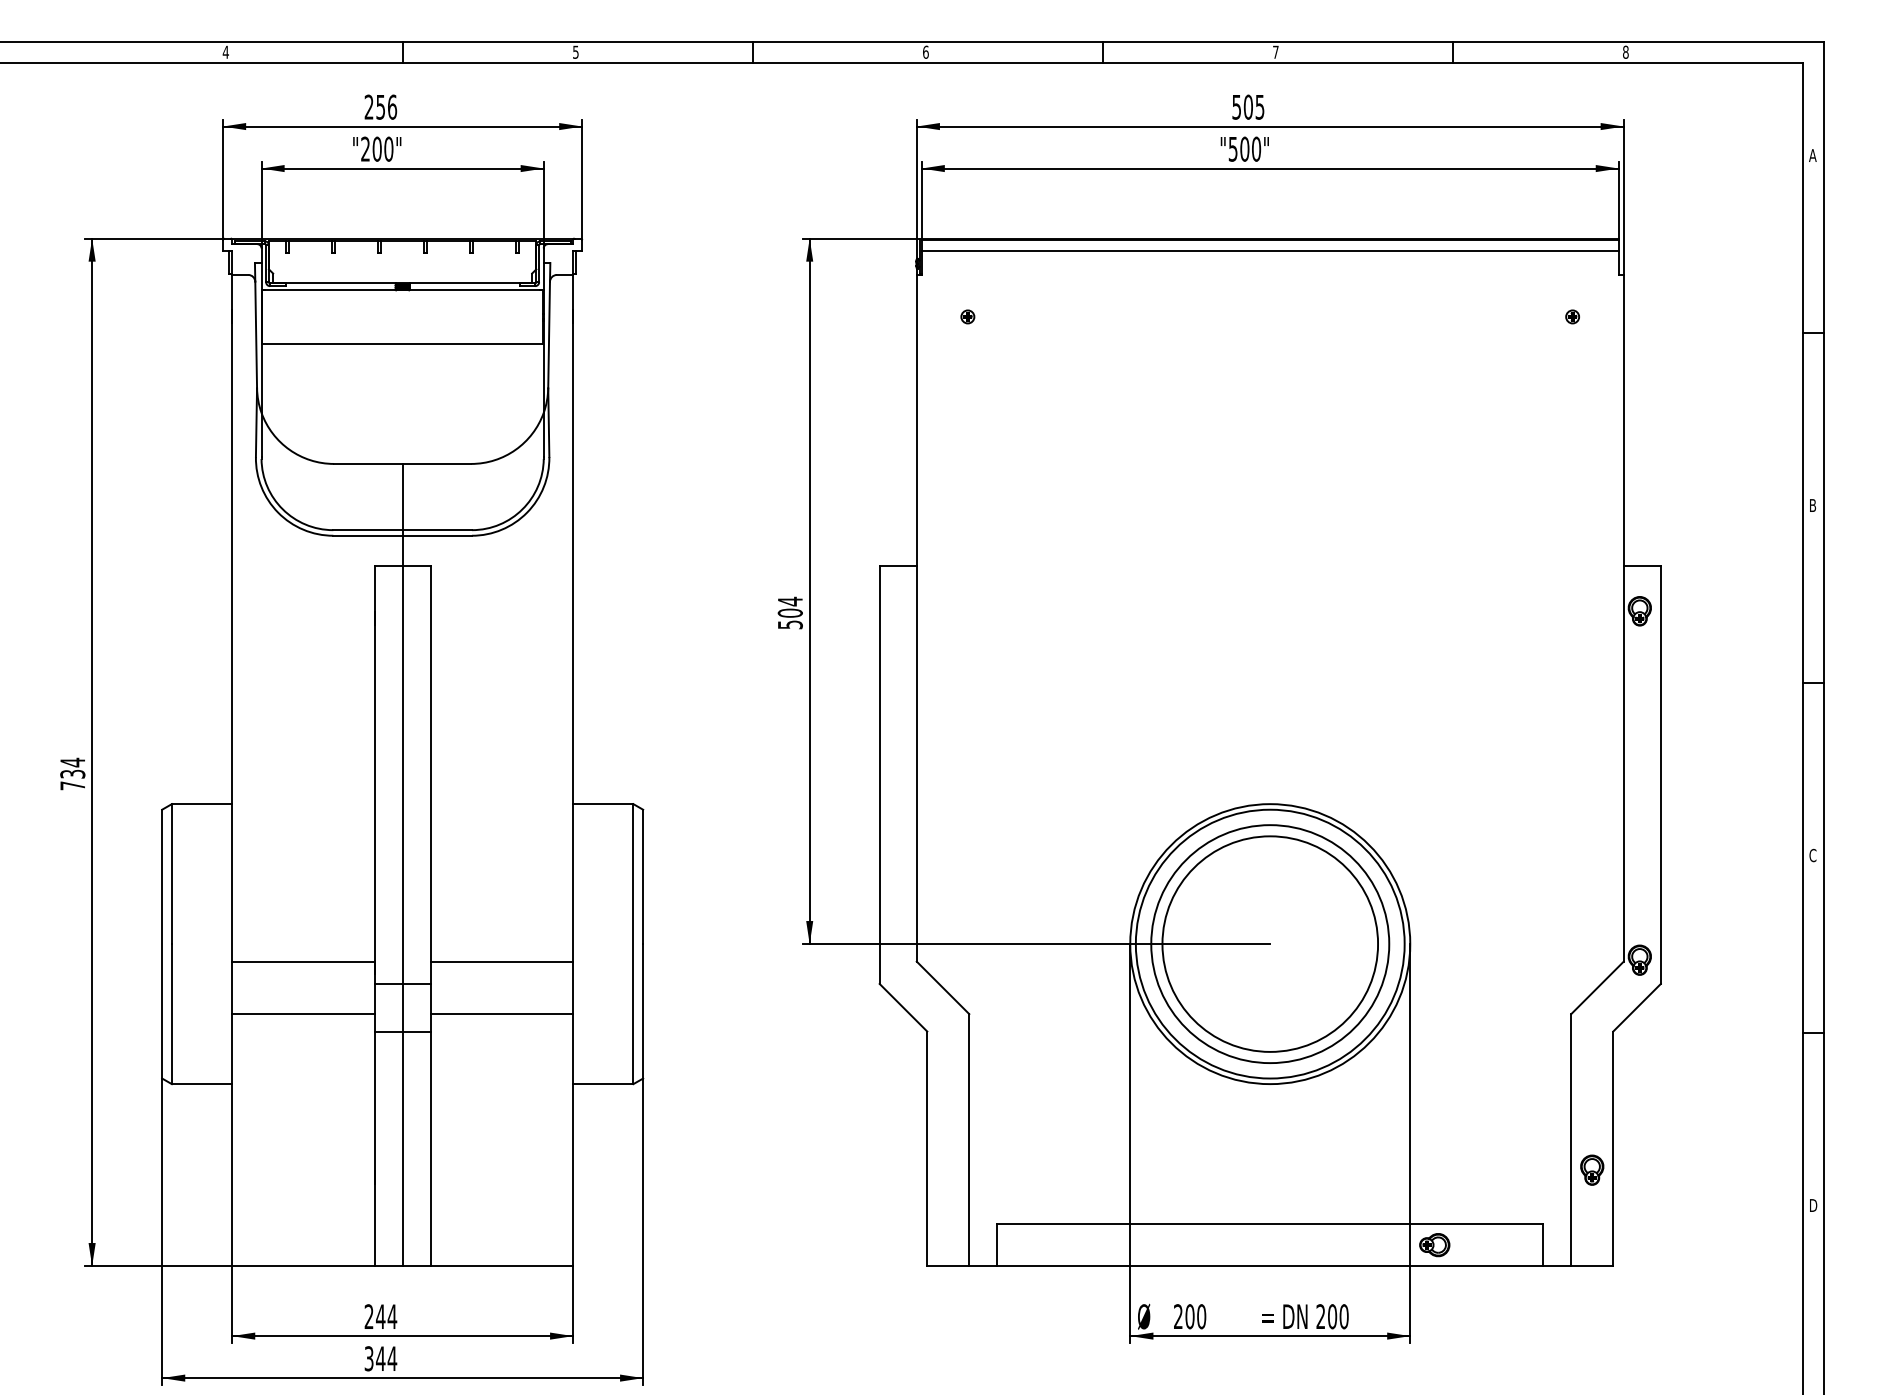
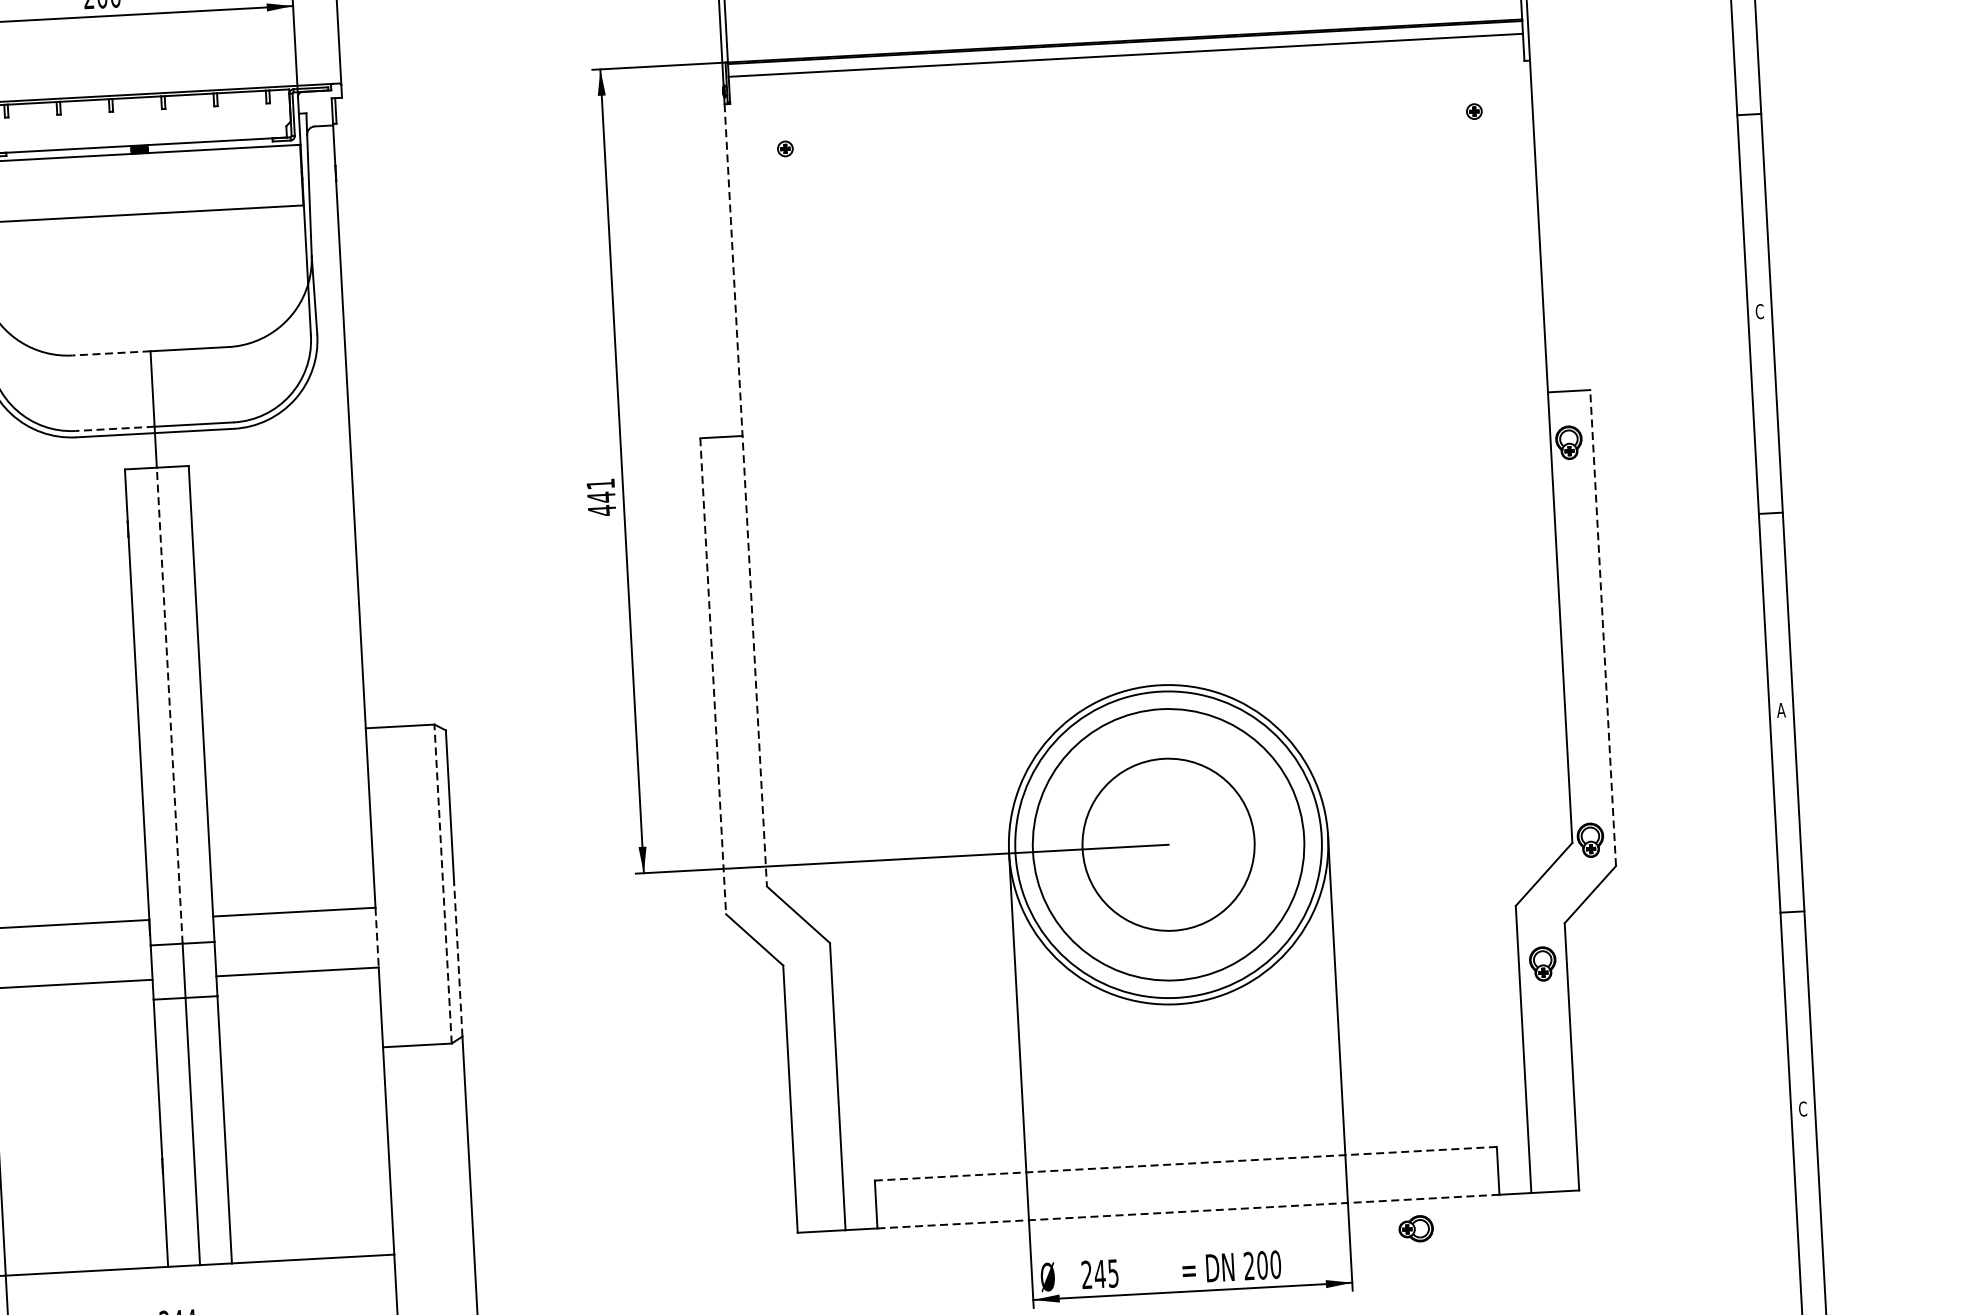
line: (367, 463) -> (110, 352), solid -> dashed
text: (1812, 505) -> (1759, 311), B -> C
line: (368, 530) -> (115, 429), solid -> dashed
text: (789, 612) -> (600, 496), 504 -> 441
line: (916, 618) -> (745, 495), solid -> dashed
line: (402, 775) -> (169, 706), solid -> dashed
line: (879, 775) -> (713, 676), solid -> dashed
line: (1660, 775) -> (1602, 628), solid -> dashed
text: (1812, 855) -> (1780, 710), C -> A
circle: (1270, 943) -> (1168, 844), size x0.7
line: (633, 944) -> (443, 884), solid -> dashed
line: (573, 988) -> (377, 938), solid -> dashed
line: (643, 1010) -> (458, 959), solid -> dashed
part: (1592, 1169) -> (1543, 963), moved
text: (1813, 1205) -> (1803, 1109), D -> C
line: (1270, 1224) -> (1186, 1164), solid -> dashed
part: (1434, 1245) -> (1415, 1229), moved
line: (1270, 1266) -> (1188, 1212), solid -> dashed
text: (1195, 1316) -> (1106, 1273), 200 -> 245

